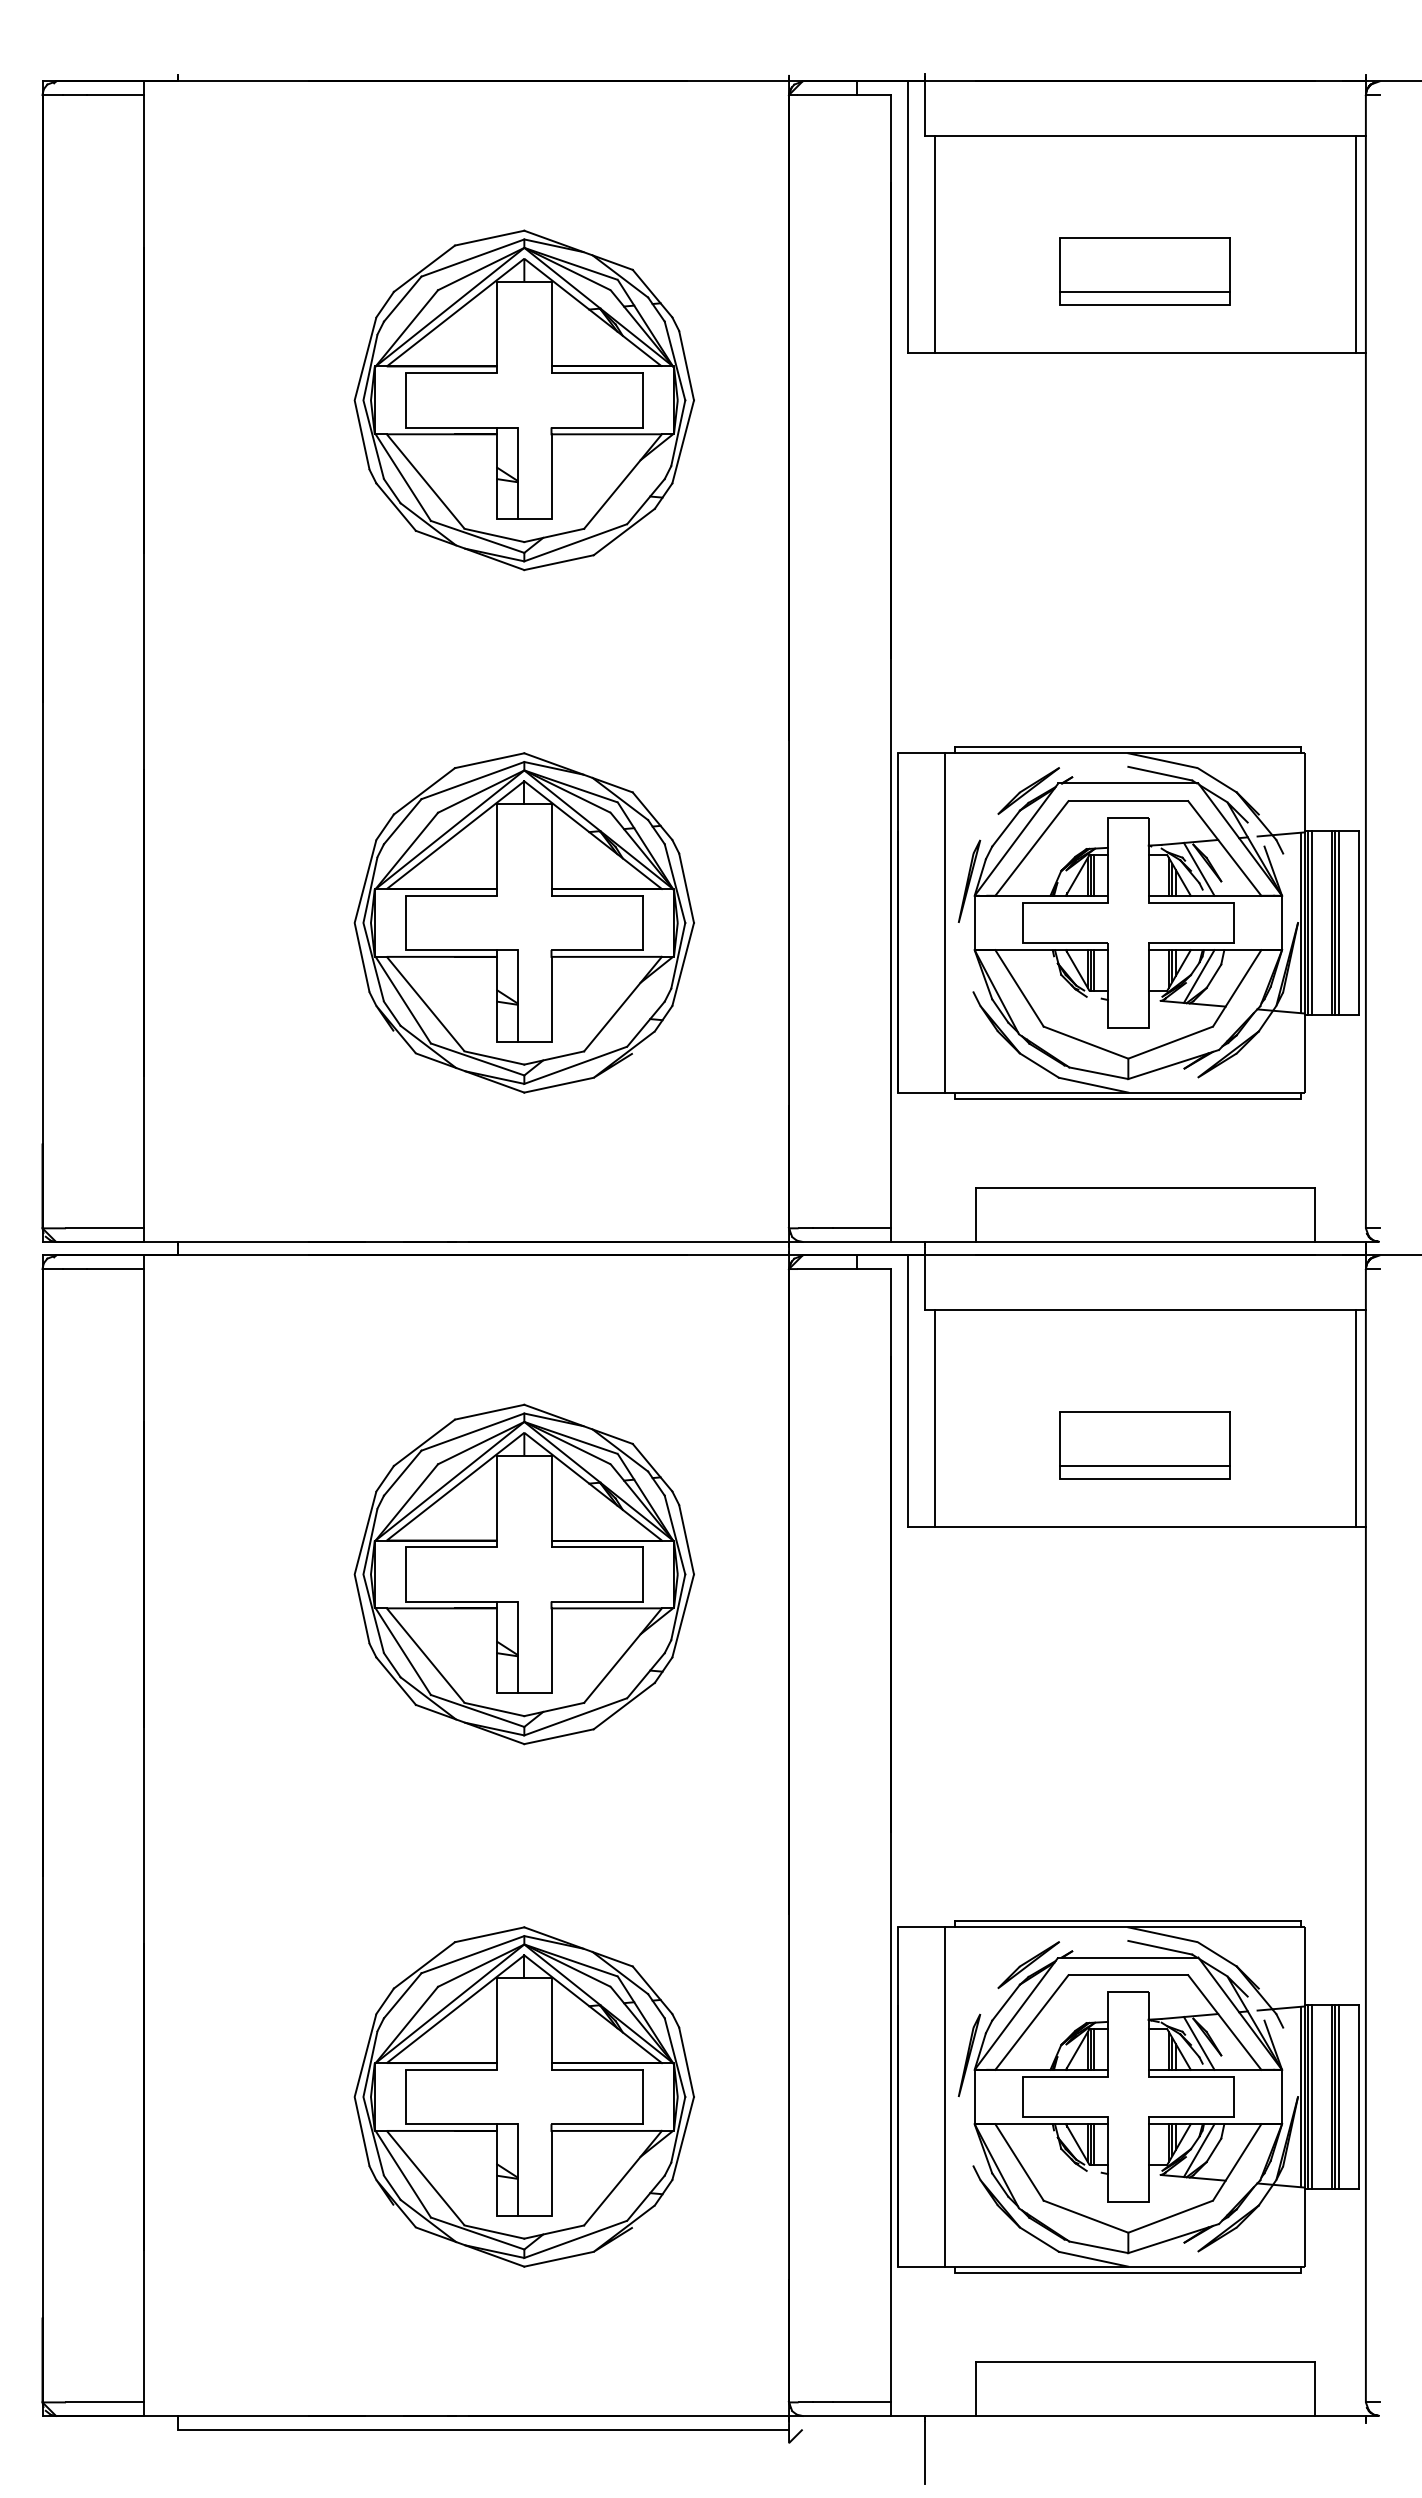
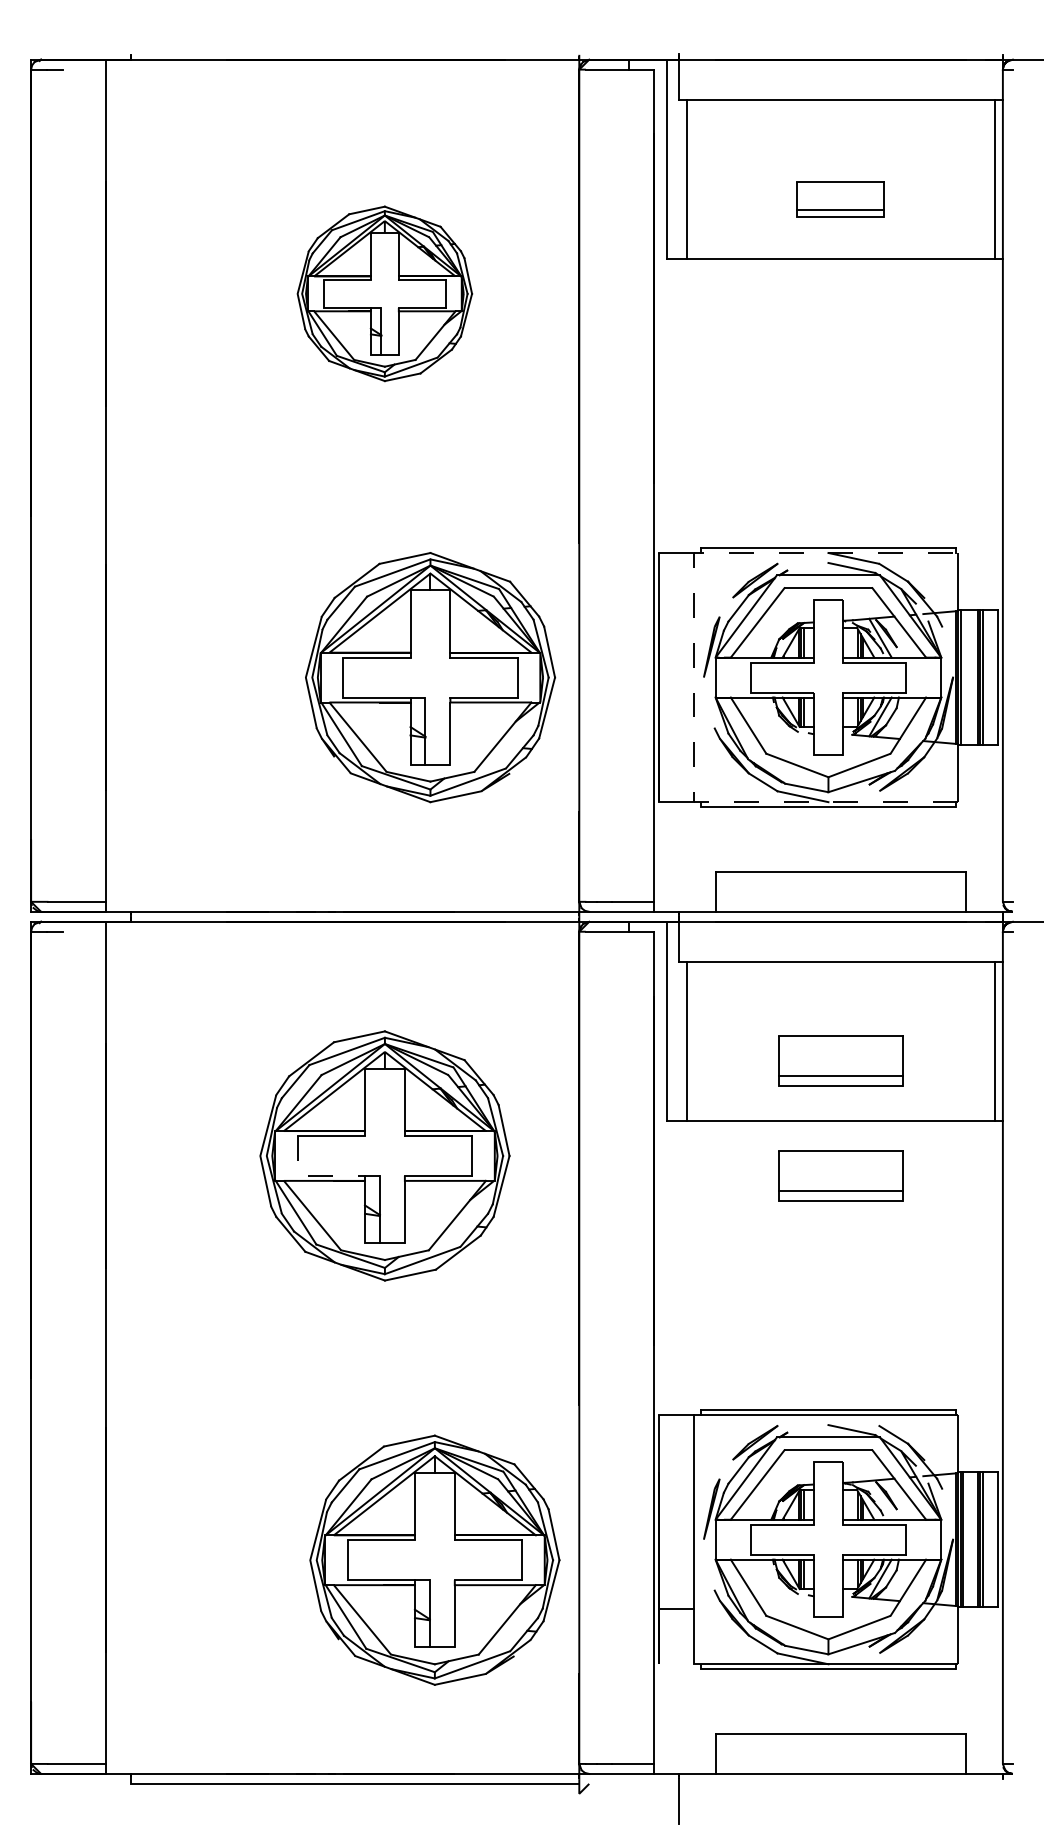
line: (115, 95) -> (84, 69), removed
part: (1144, 271) -> (840, 199), size x0.7
part: (523, 400) -> (384, 293), size x0.7
part: (523, 922) -> (429, 677), moved
line: (945, 922) -> (694, 677), solid -> dashed
line: (1311, 922) -> (962, 677), removed
line: (115, 1269) -> (84, 932), removed
line: (433, 1601) -> (318, 1175), solid -> dashed
part: (1144, 1601) -> (840, 1175), added
line: (1162, 1934) -> (853, 1420), removed
line: (1198, 2043) -> (879, 1500), removed
part: (523, 2096) -> (434, 1559), moved
line: (921, 2266) -> (676, 1609), moved

